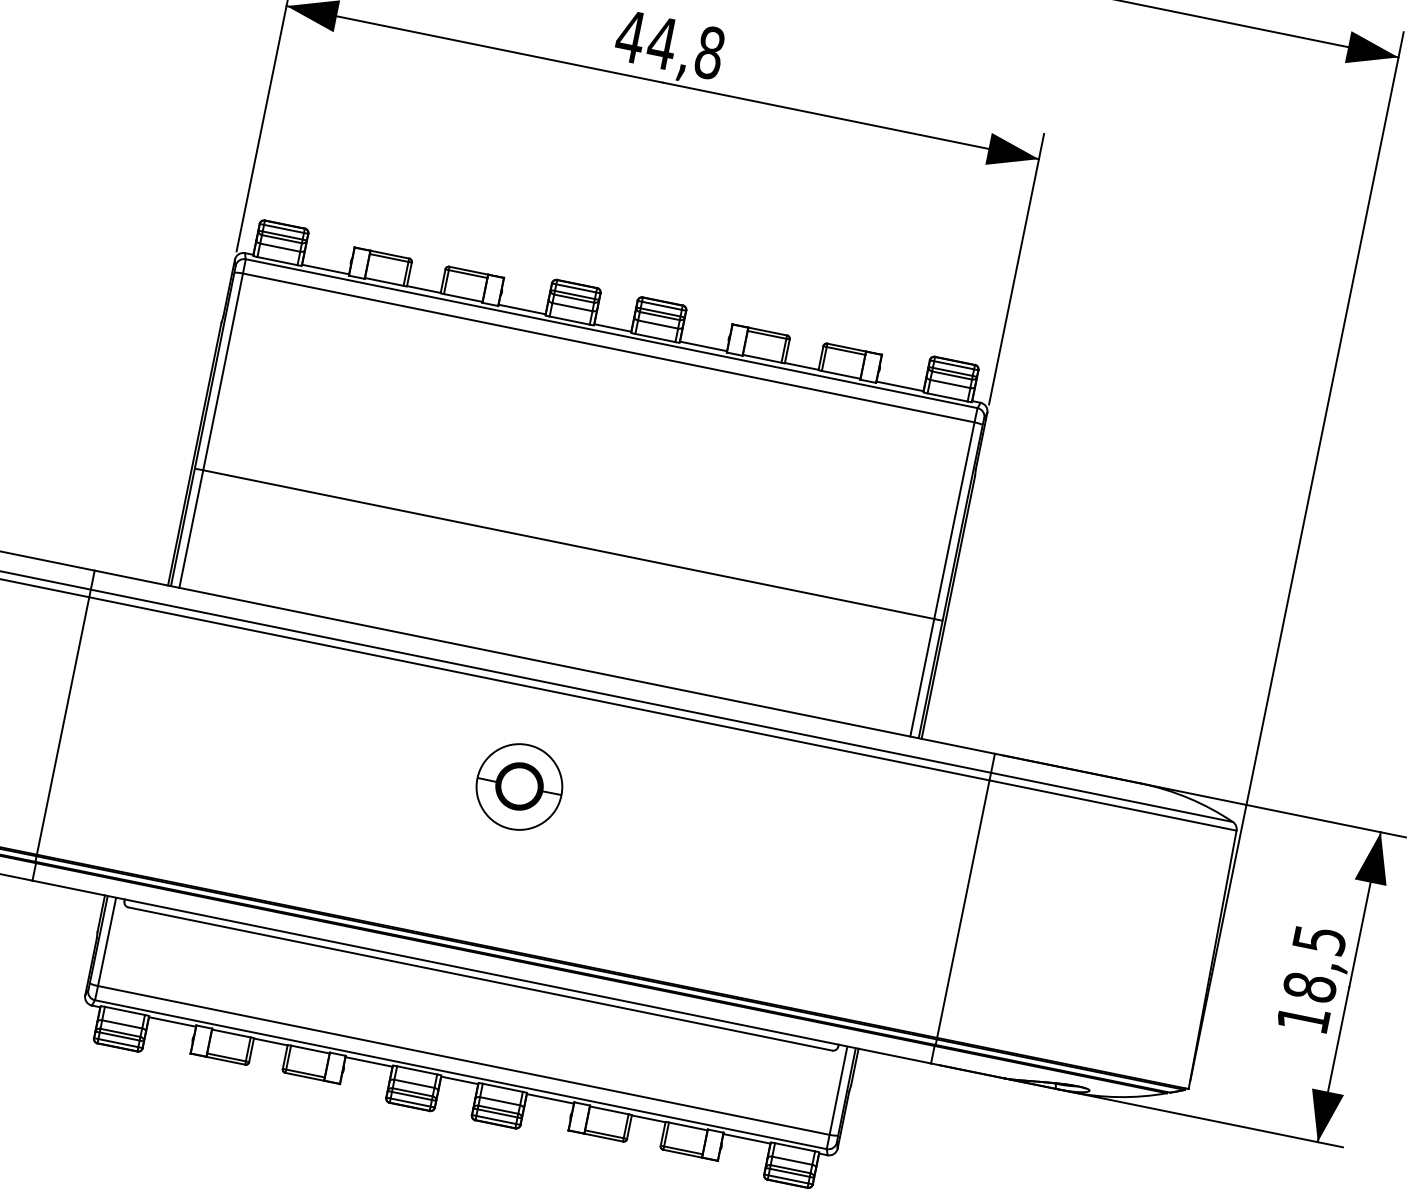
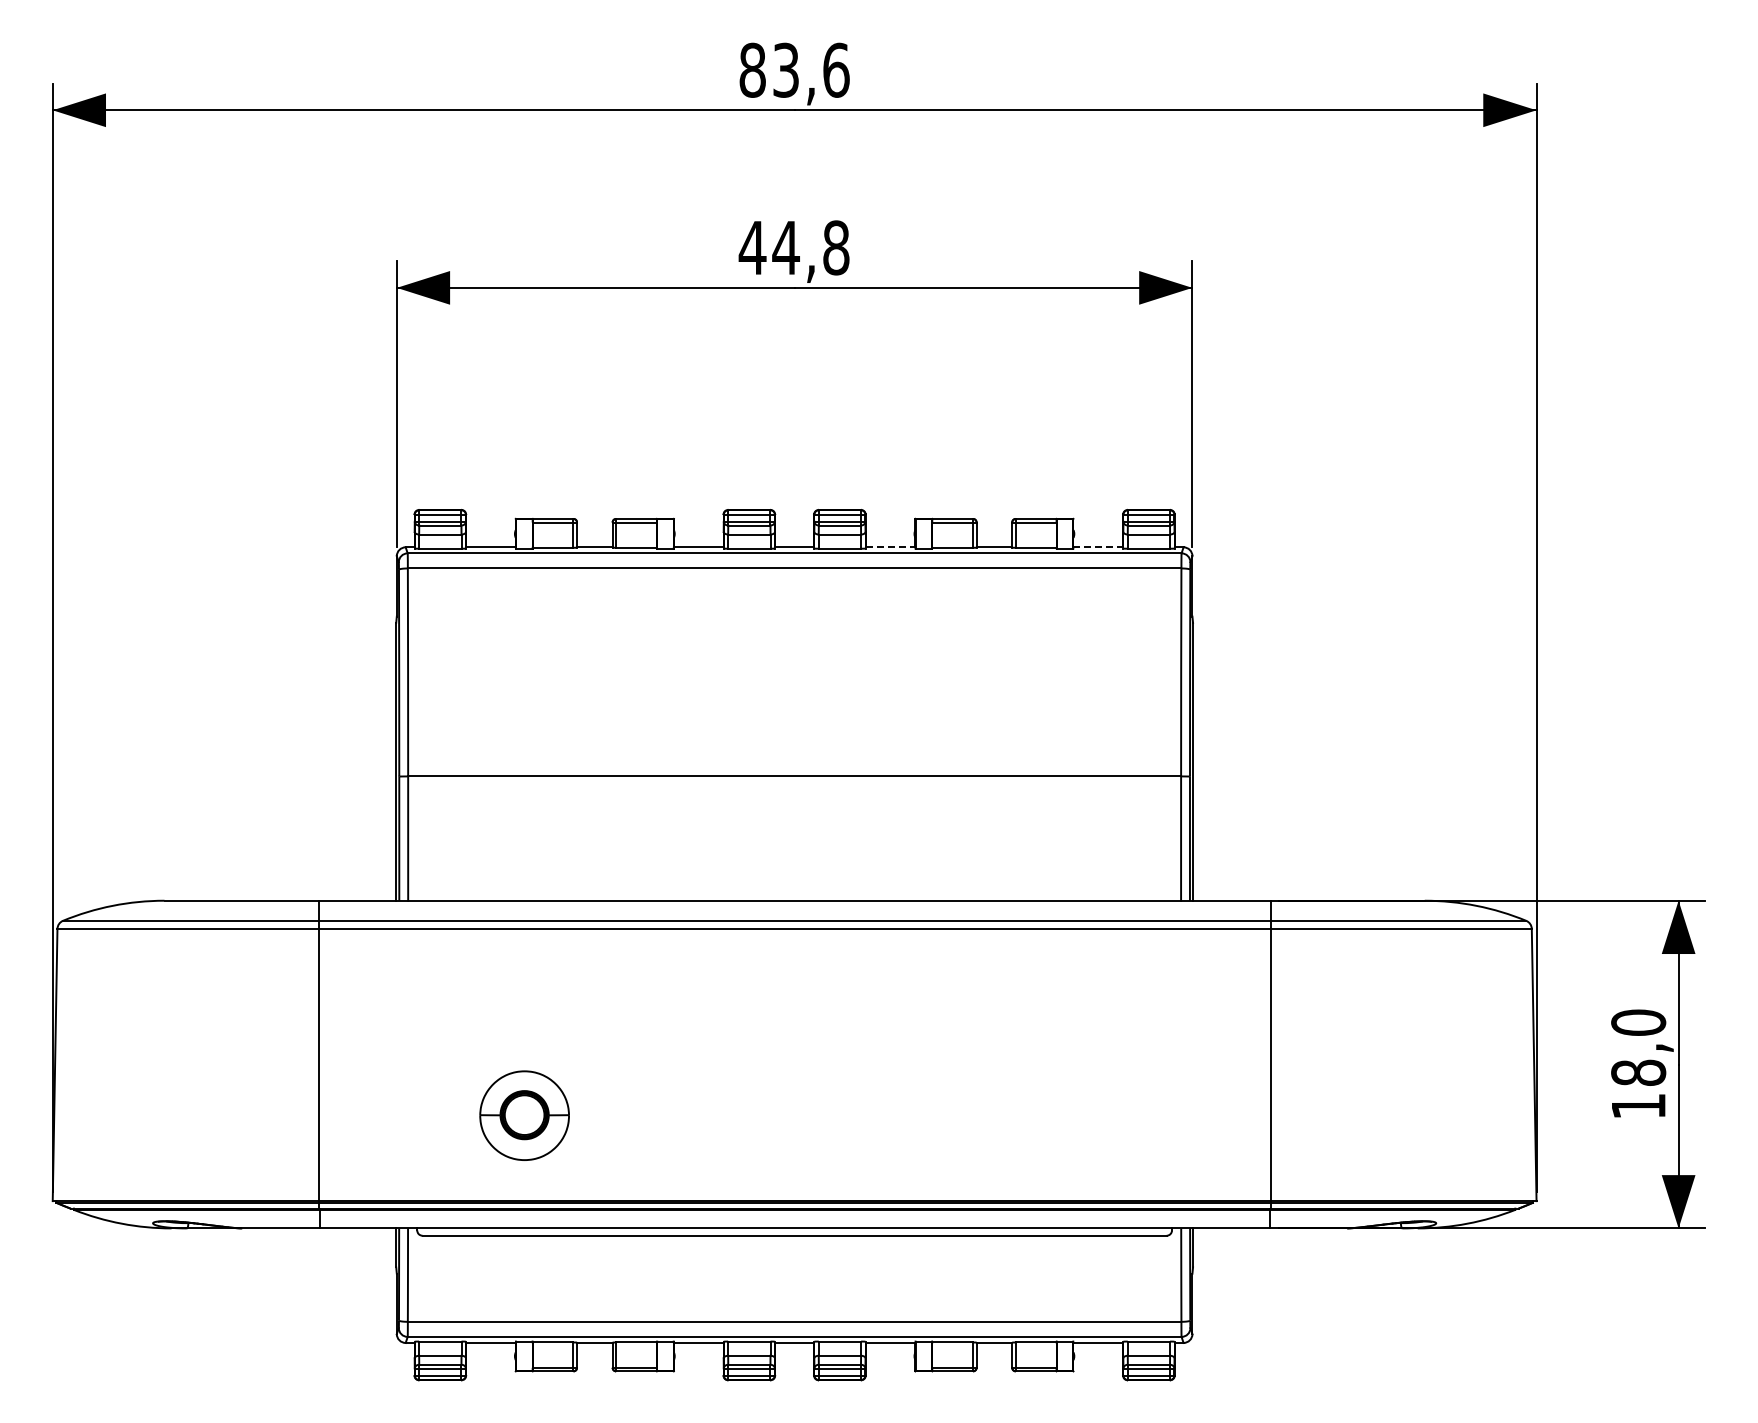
line: (703, 346) -> (890, 547), solid -> dashed
line: (900, 386) -> (1098, 547), solid -> dashed
part: (519, 786) -> (524, 1115), moved
text: (1319, 939) -> (1638, 1022), 18,5 -> 18,0

